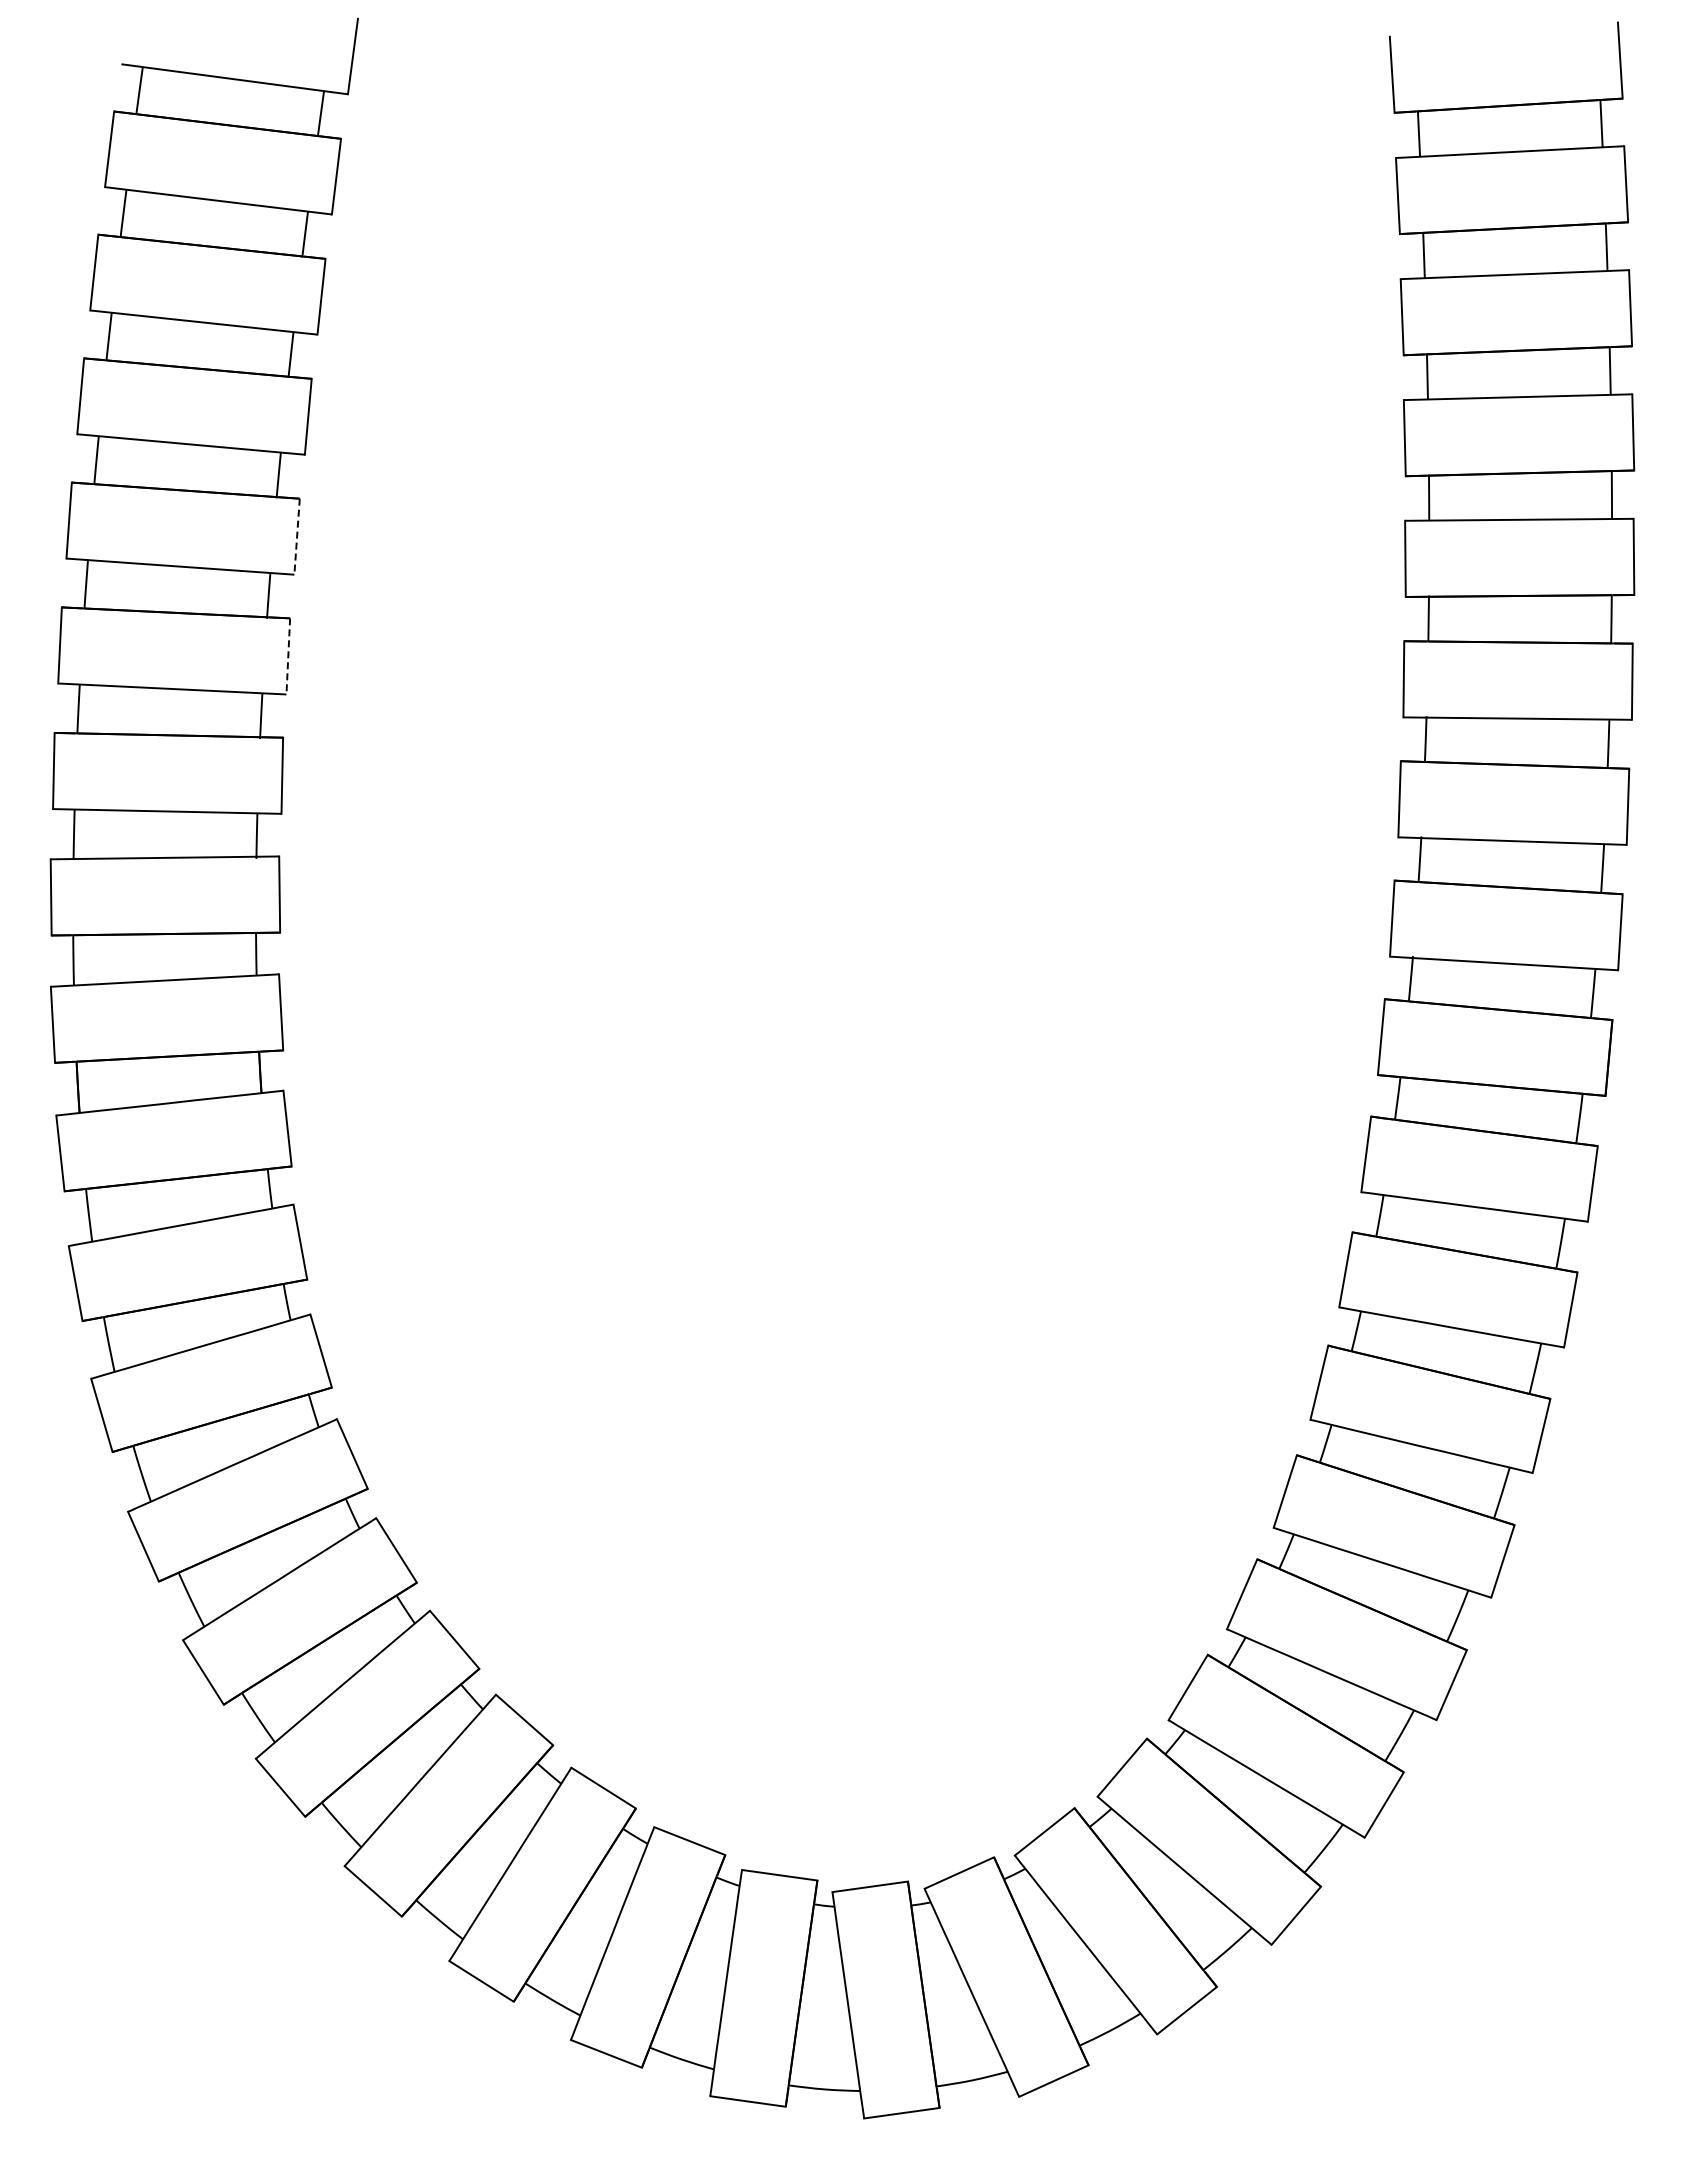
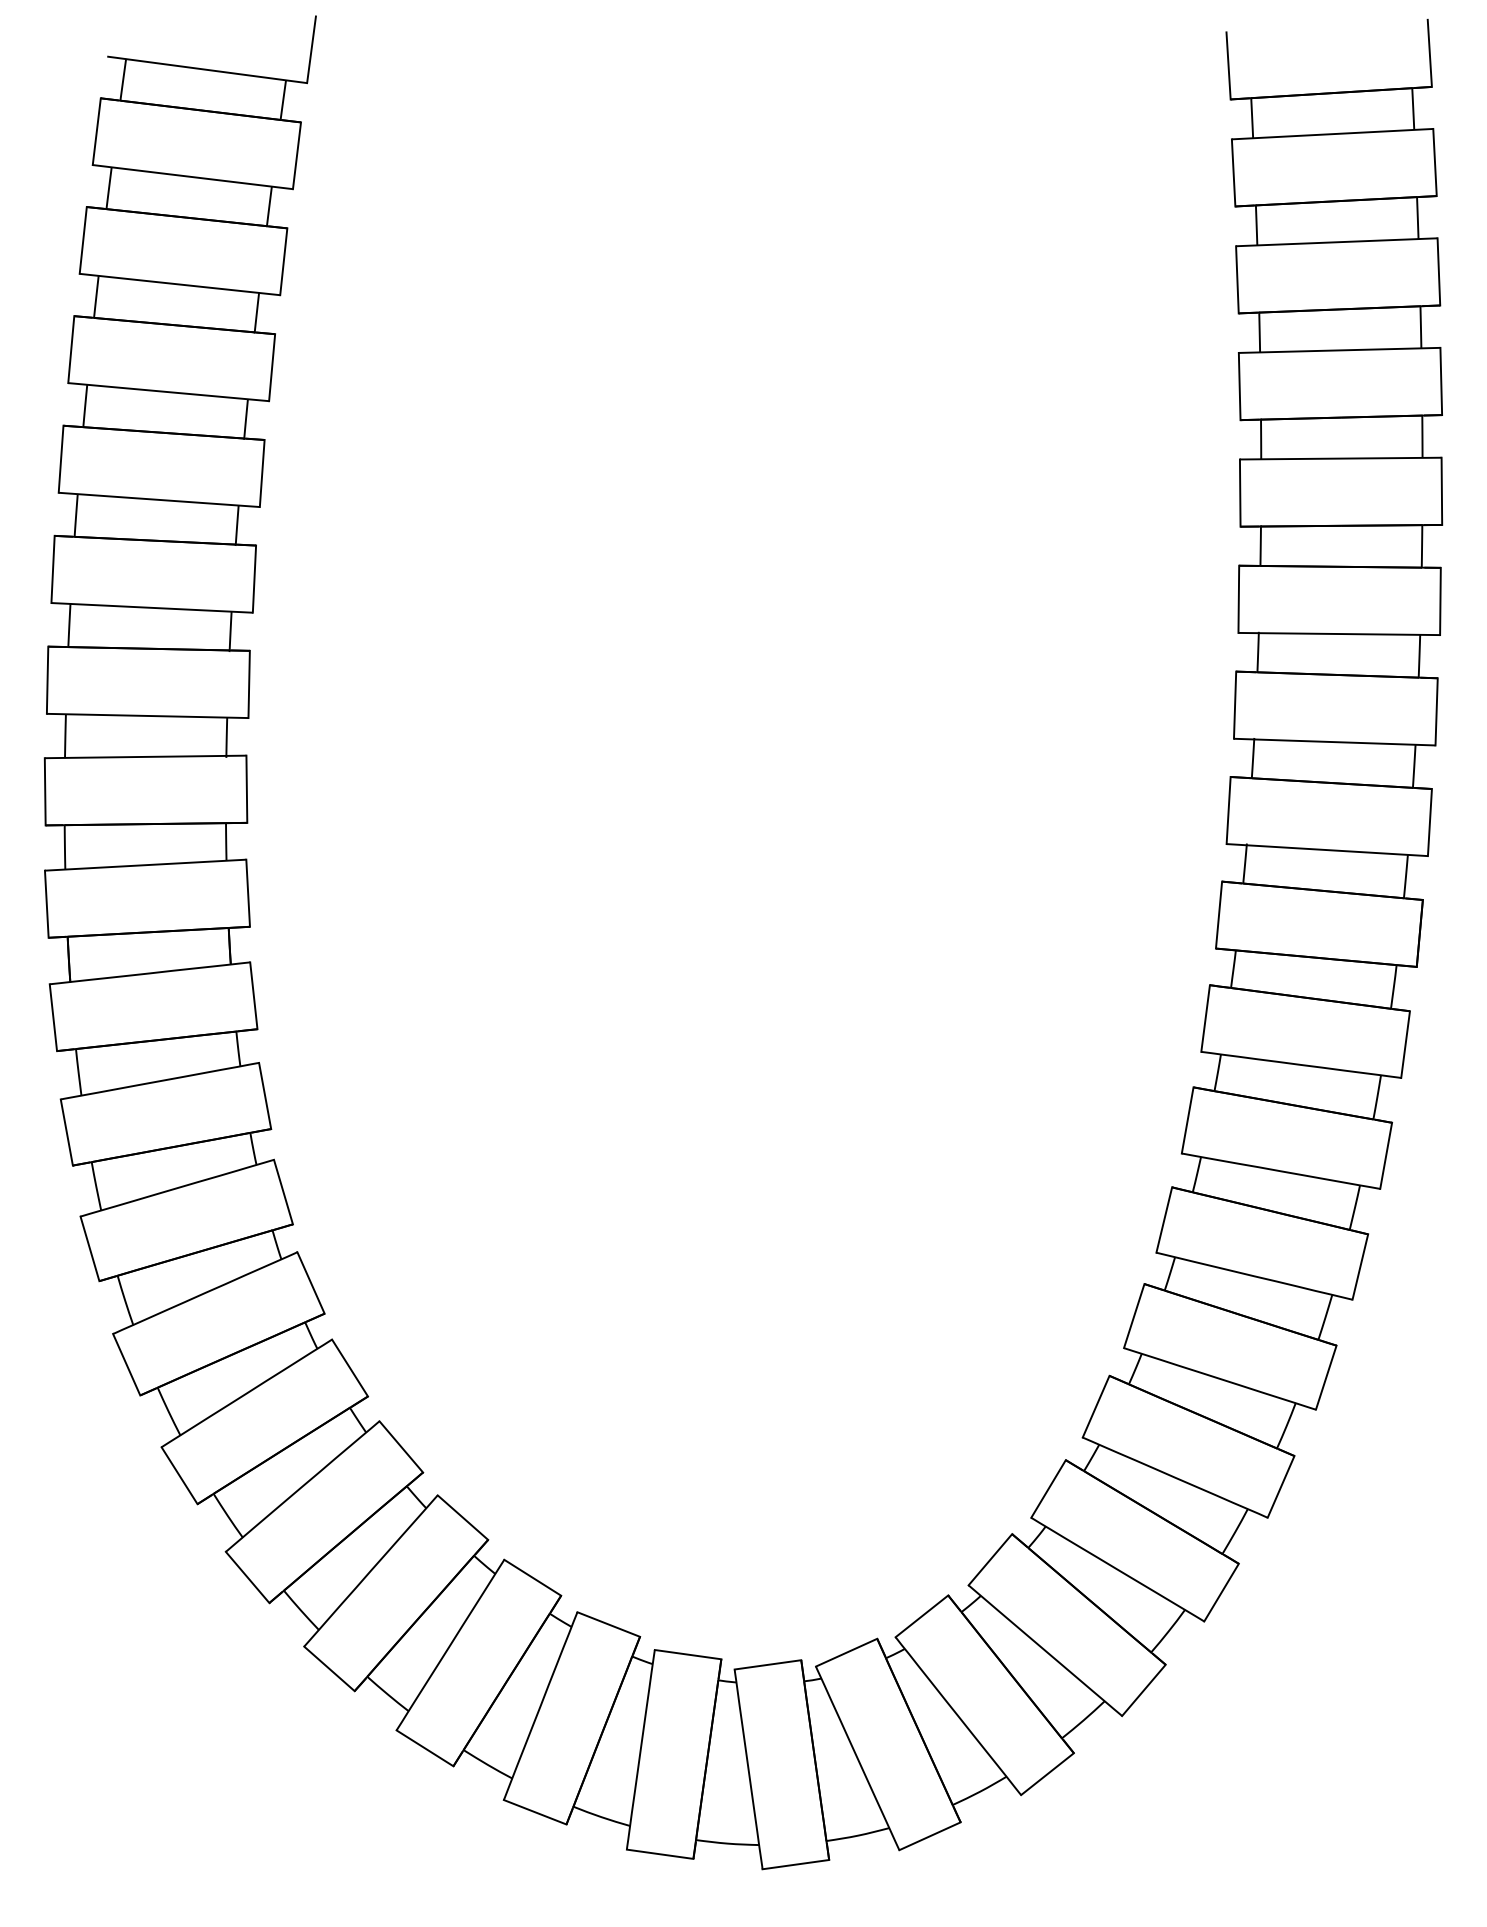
line: (297, 537) -> (262, 474), dashed -> solid
line: (288, 656) -> (254, 579), dashed -> solid

